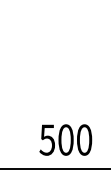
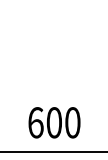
text: (47, 139) -> (35, 122), 500 -> 600

